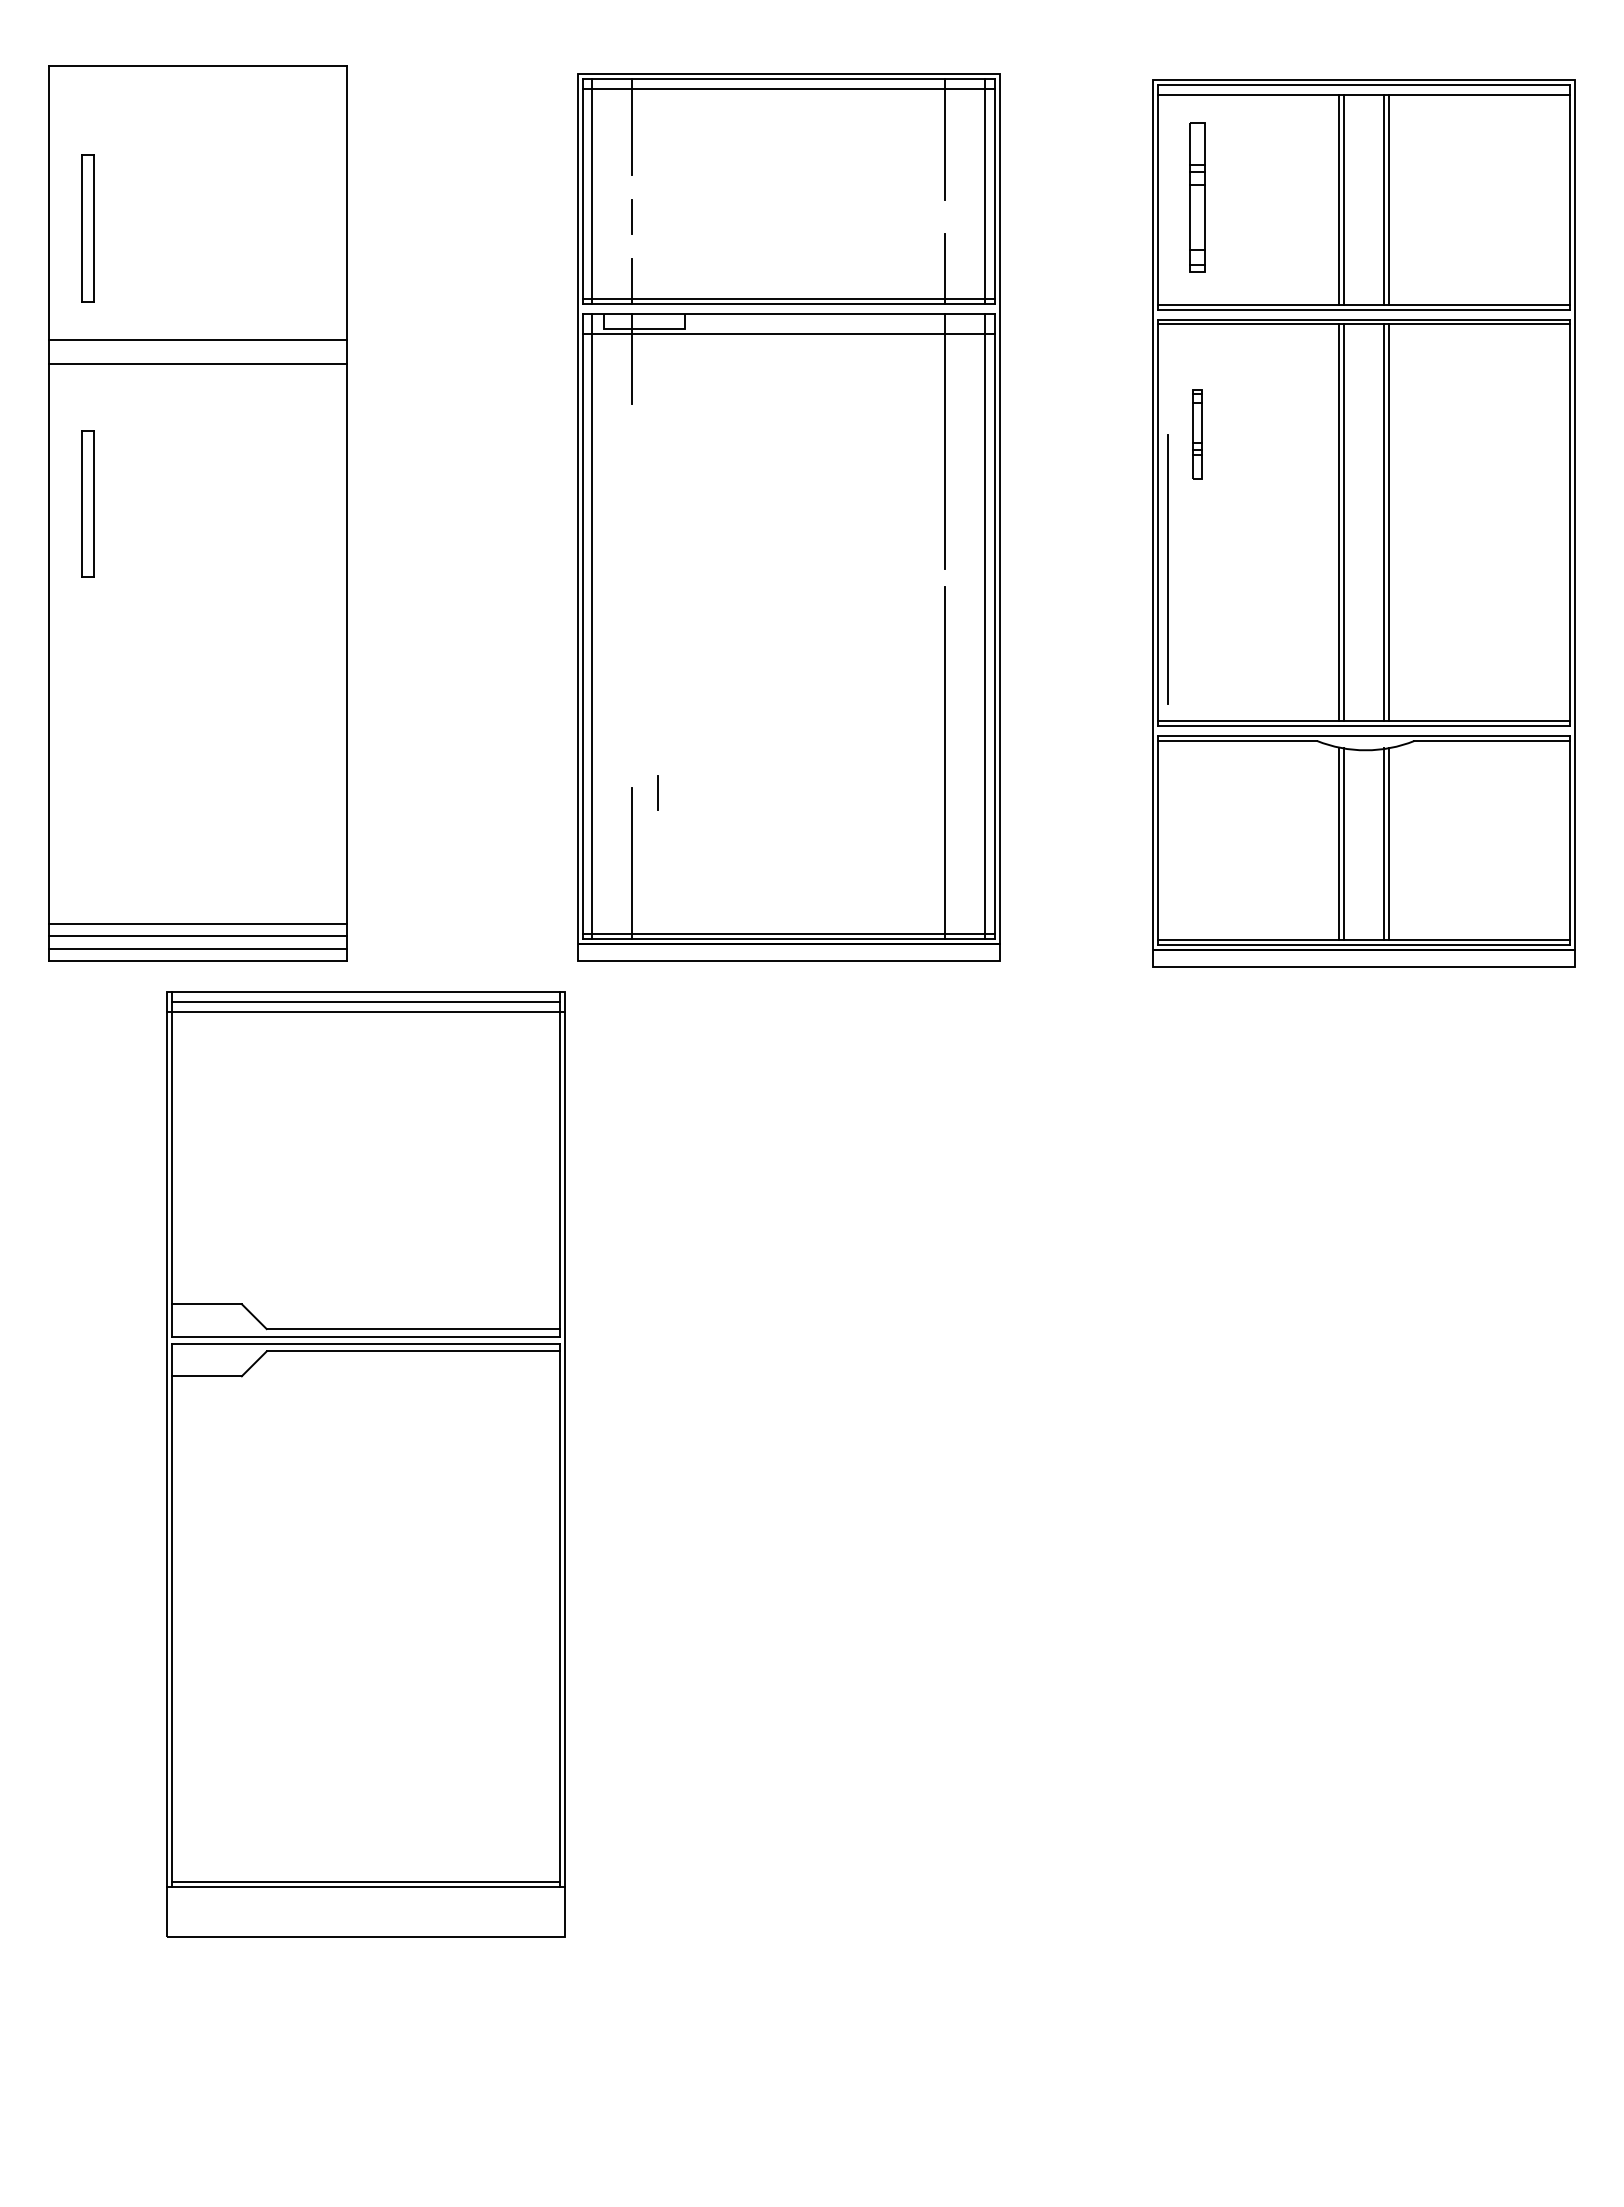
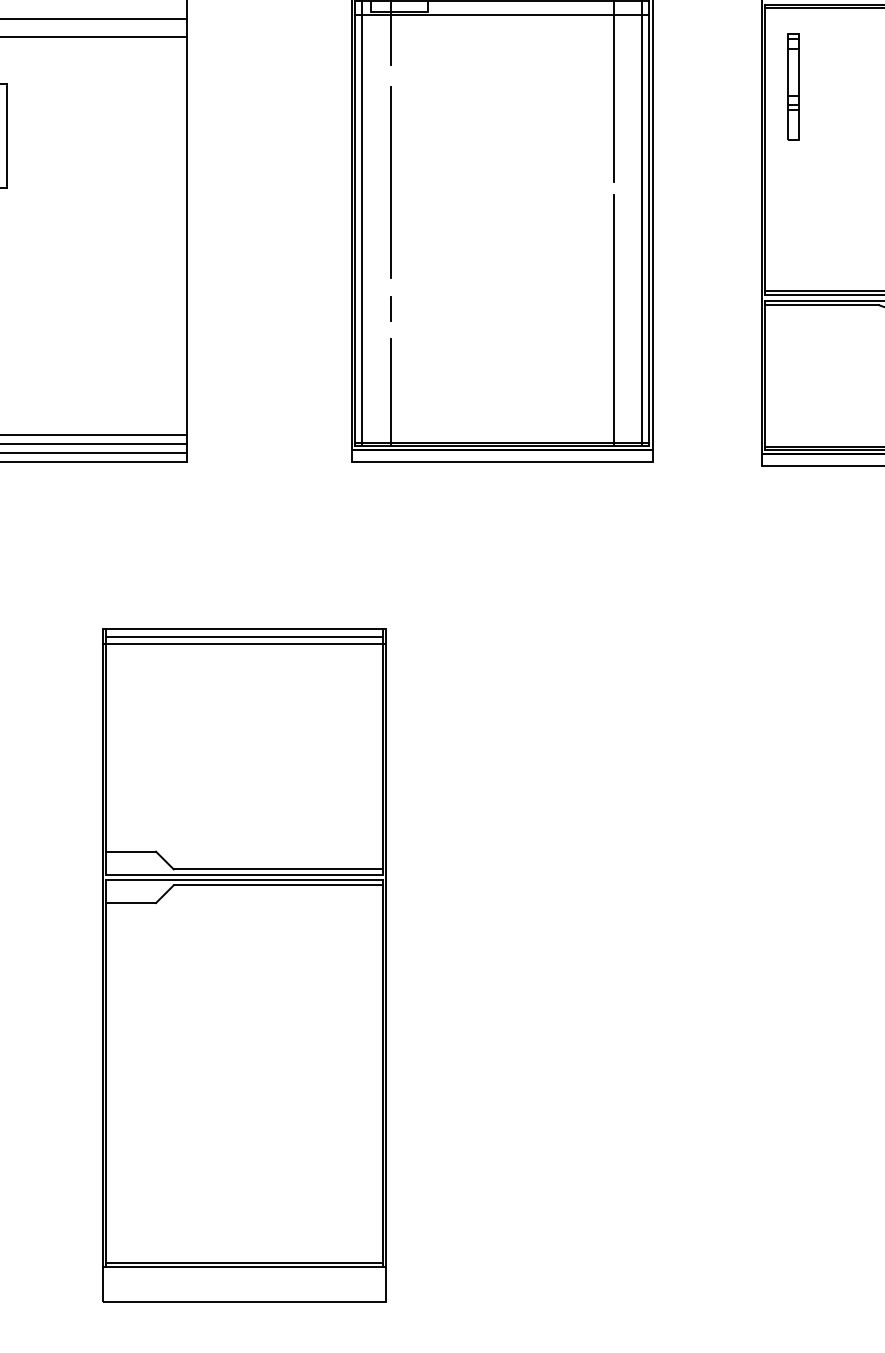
part: (1197, 434) -> (793, 86), size x1.67
line: (1167, 569) -> (390, 182), moved
line: (657, 792) -> (390, 308), moved
part: (365, 1464) -> (244, 965), moved

